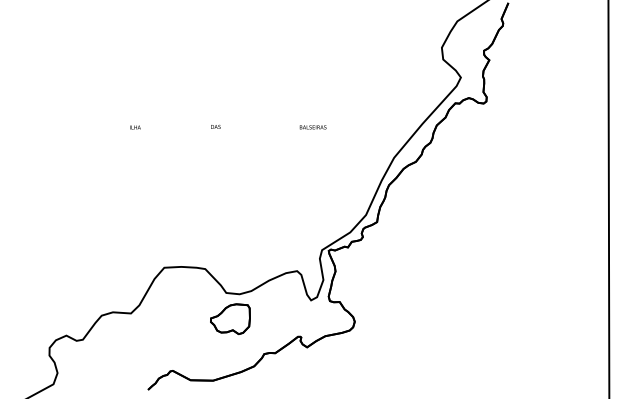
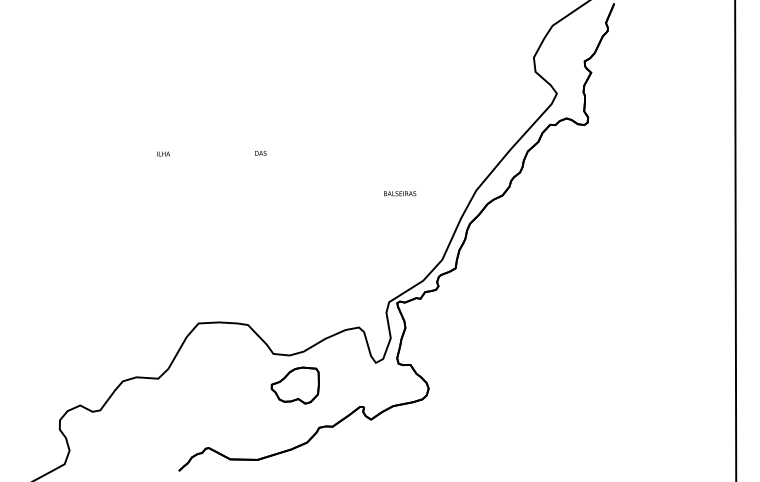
text: (312, 127) -> (399, 193), moved
part: (230, 318) -> (295, 384), moved

